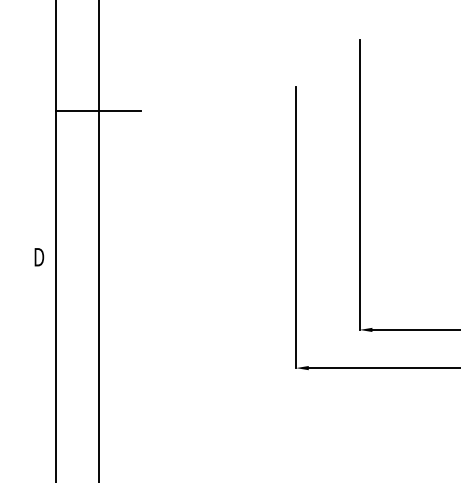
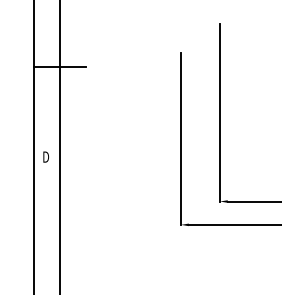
text: (38, 256) -> (45, 156), moved

